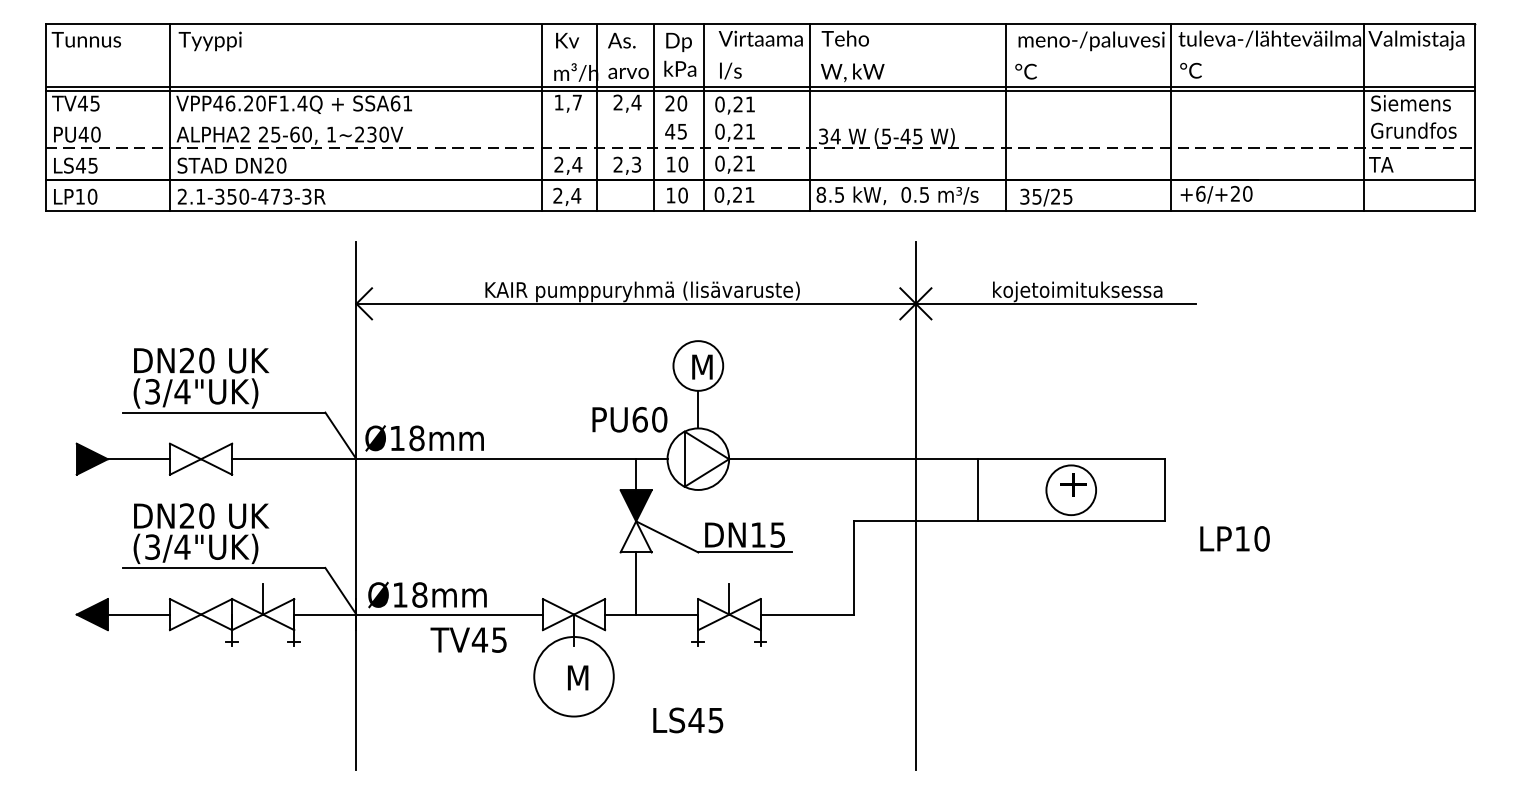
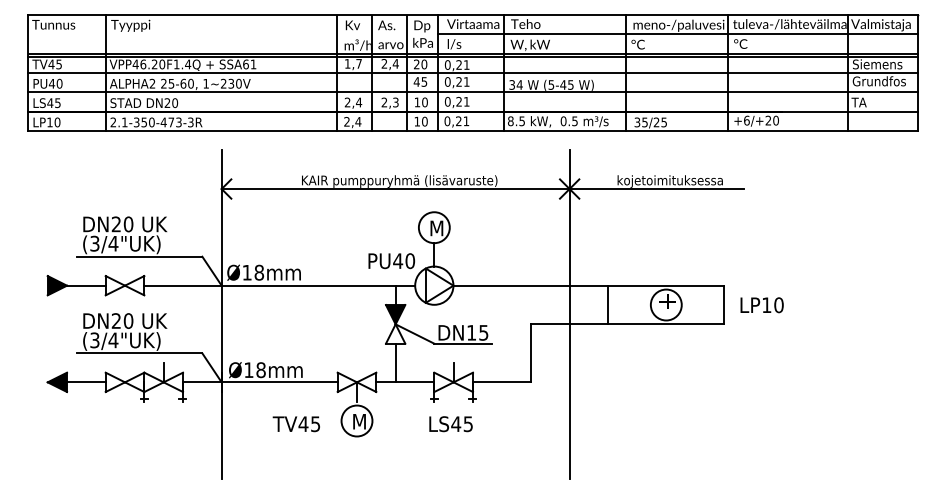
line: (1089, 55) -> (677, 34), added
line: (759, 118) -> (472, 73), added
line: (761, 148) -> (473, 92), dashed -> solid
text: (640, 420) -> (398, 261), PU60 -> PU40
text: (1233, 539) -> (761, 305), moved
text: (467, 640) -> (295, 424), moved
circle: (573, 675) -> (356, 420), size x0.62
text: (687, 720) -> (450, 424), moved

